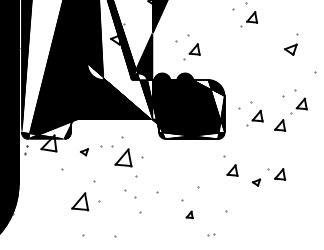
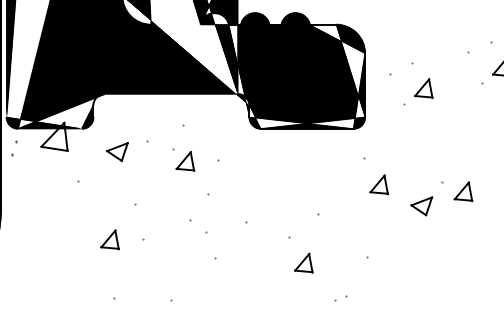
part: (279, 125) -> (462, 105), removed
part: (84, 152) -> (117, 152), size x1.67
part: (121, 156) -> (182, 159), size x0.62
part: (256, 182) -> (421, 205), size x1.67
part: (80, 201) -> (110, 239), size x0.62
part: (189, 214) -> (303, 262), size x1.67

